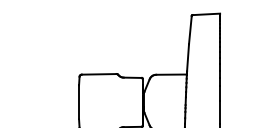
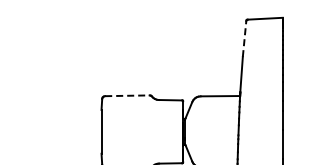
line: (190, 29) -> (244, 38), solid -> dashed
line: (99, 74) -> (127, 95), solid -> dashed

